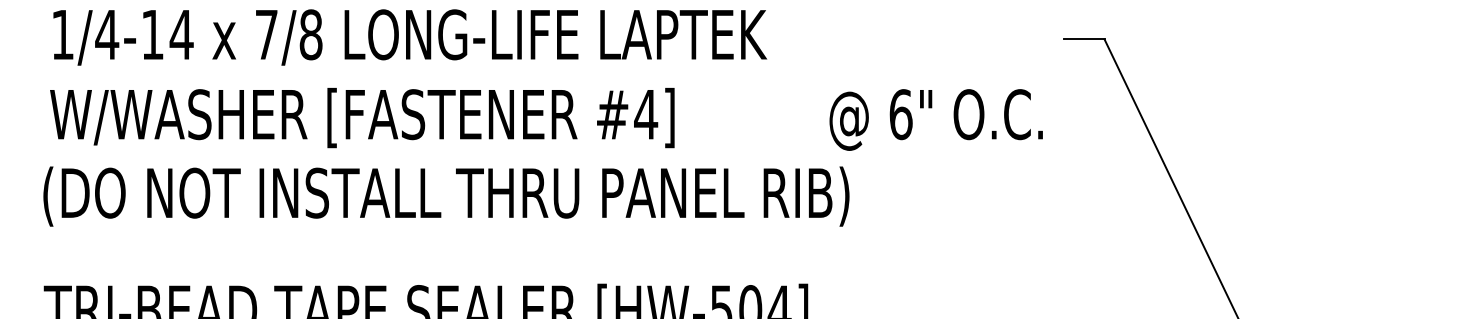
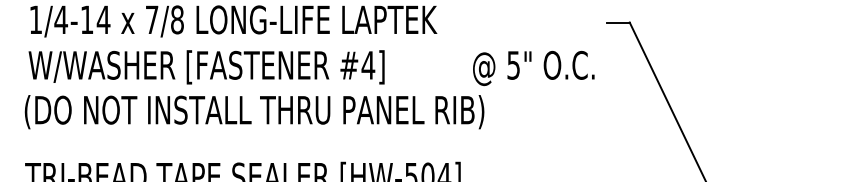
text: (900, 113) -> (513, 64), 6" -> 5"

